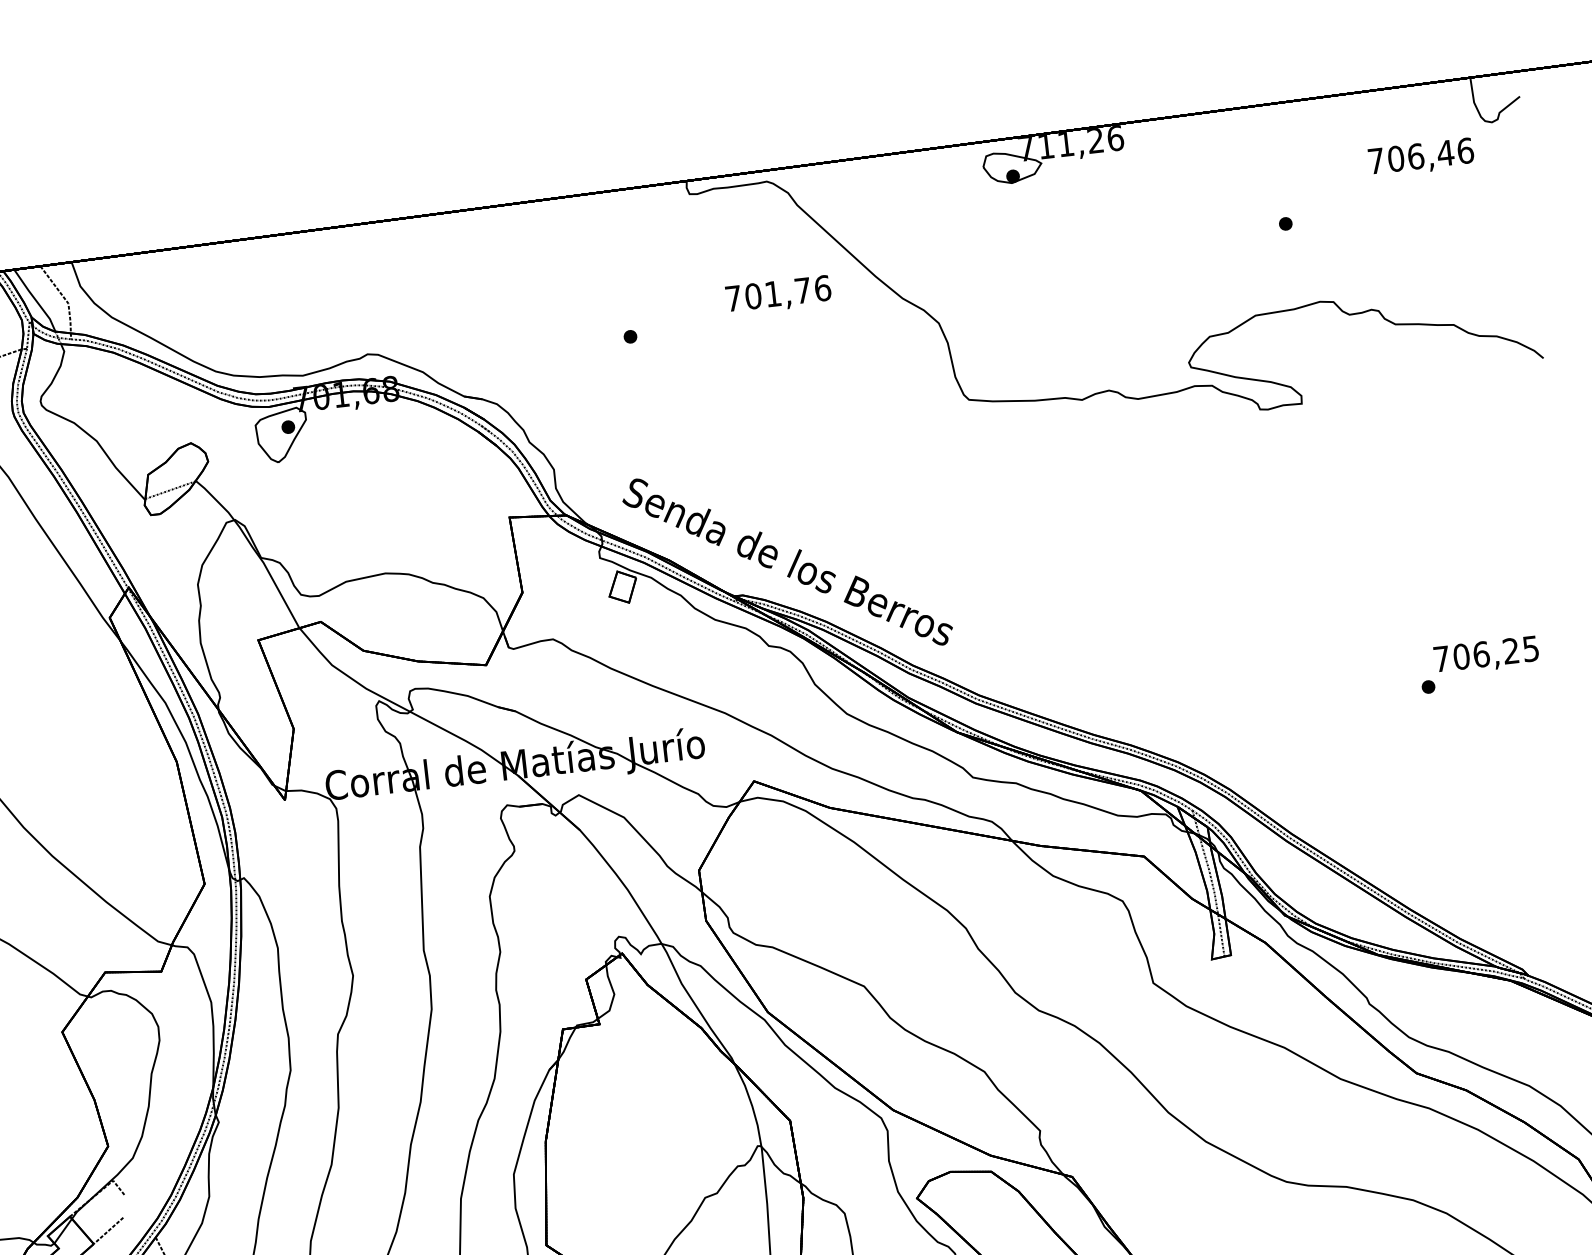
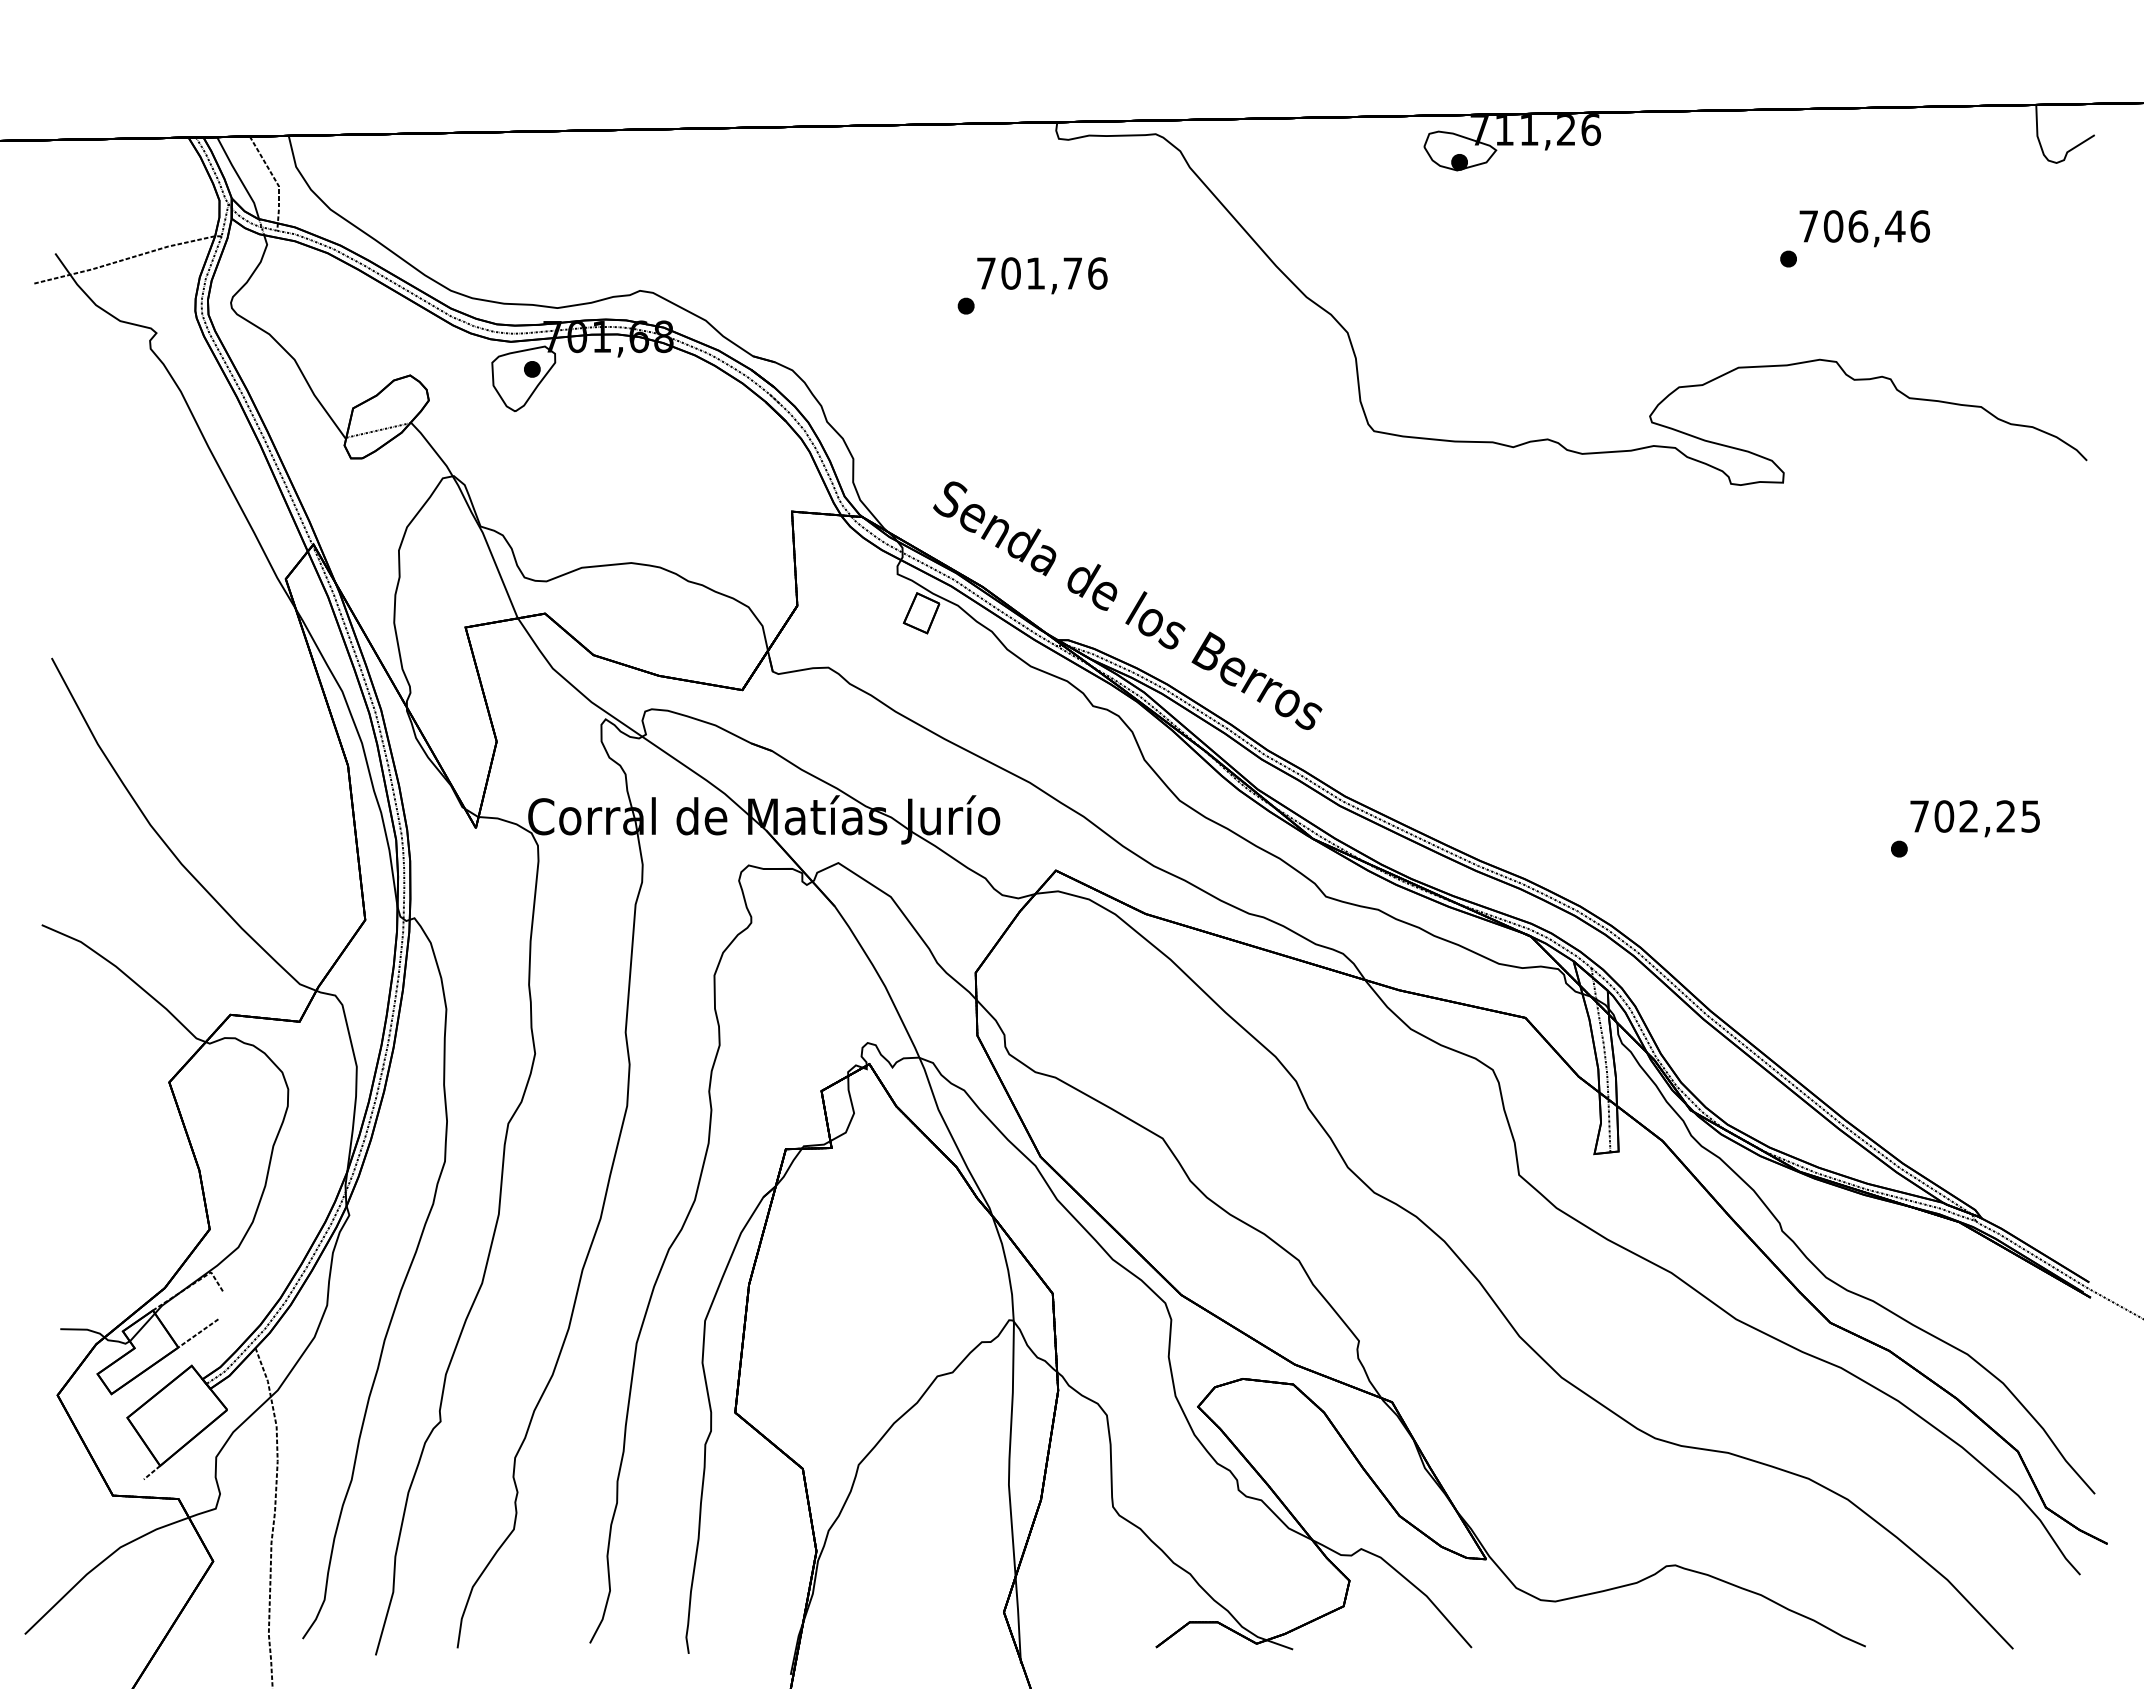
text: (1421, 157) -> (1864, 228), moved
text: (778, 295) -> (1042, 275), moved
text: (1481, 654) -> (1968, 816), 706,25 -> 702,25

